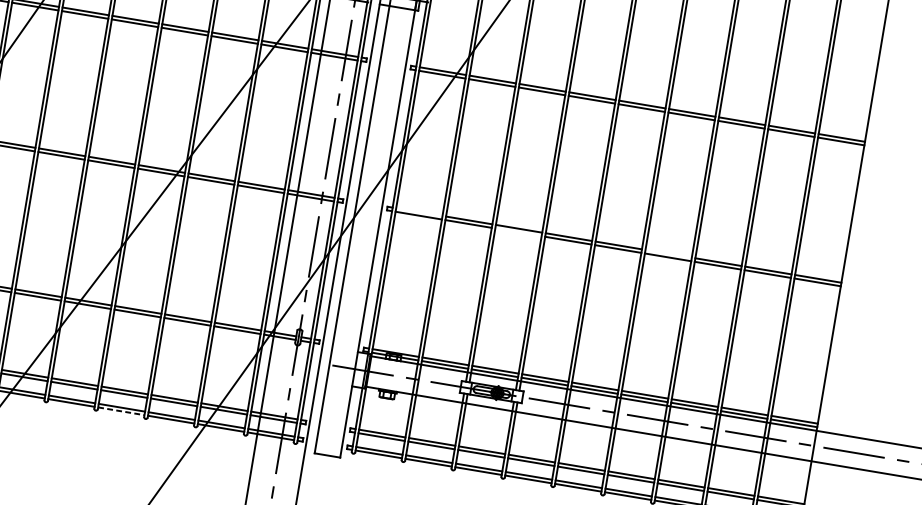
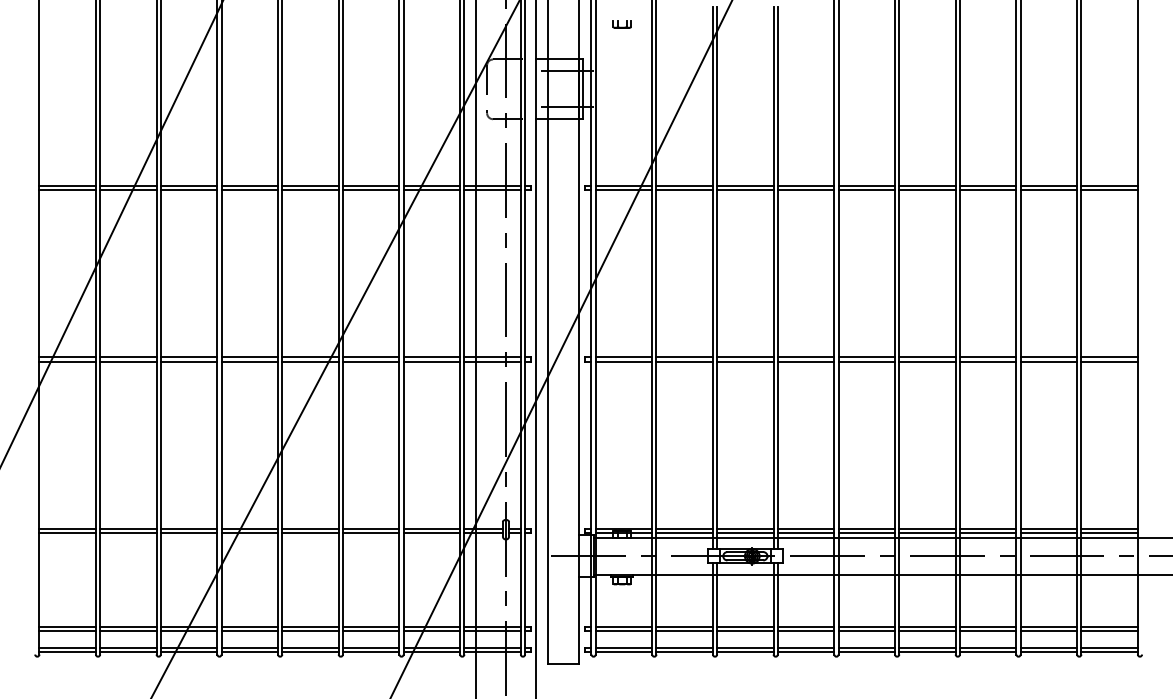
line: (418, 212) -> (623, 357), added
line: (518, 232) -> (745, 361), added
line: (668, 253) -> (927, 357), added
line: (122, 411) -> (311, 652), dashed -> solid

